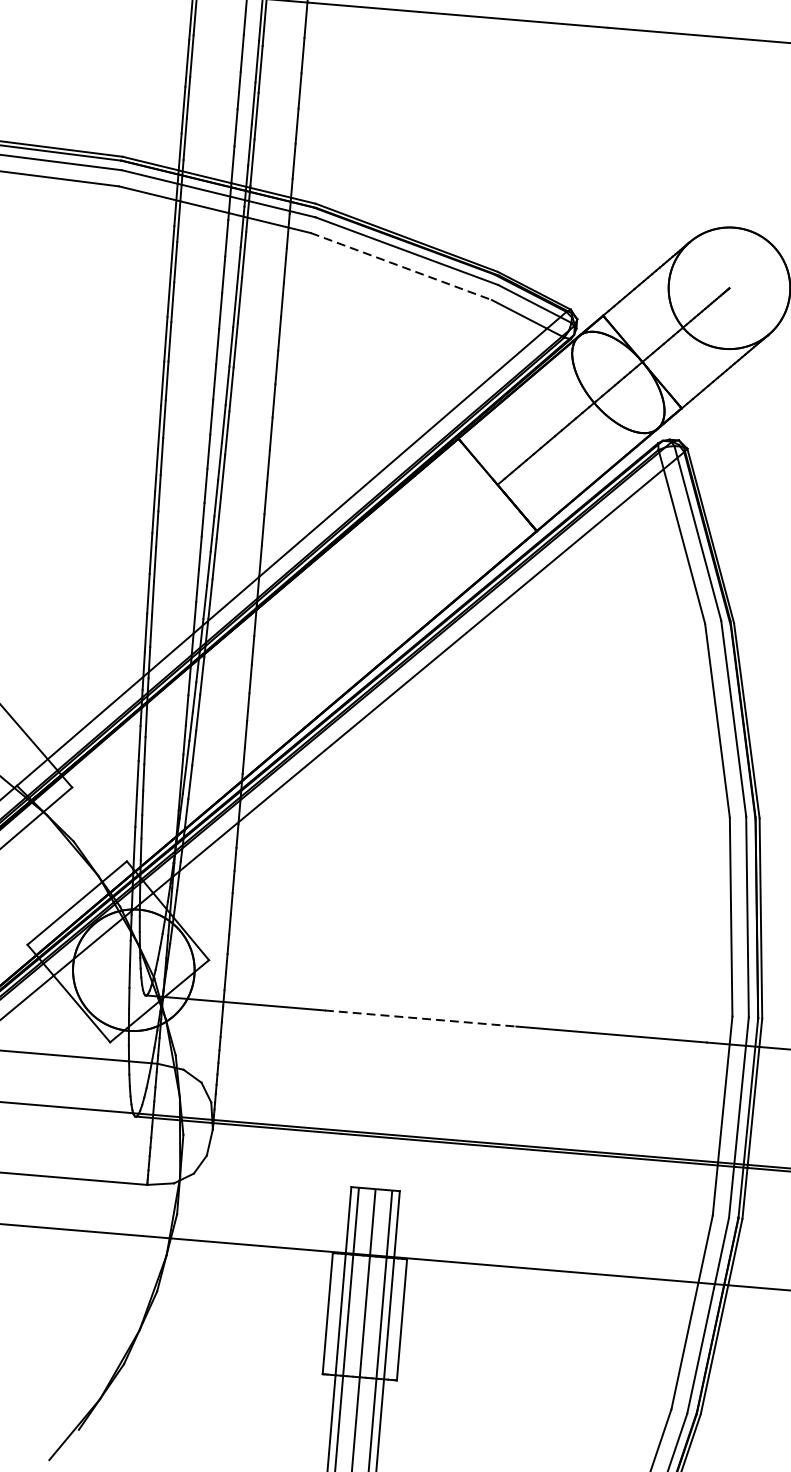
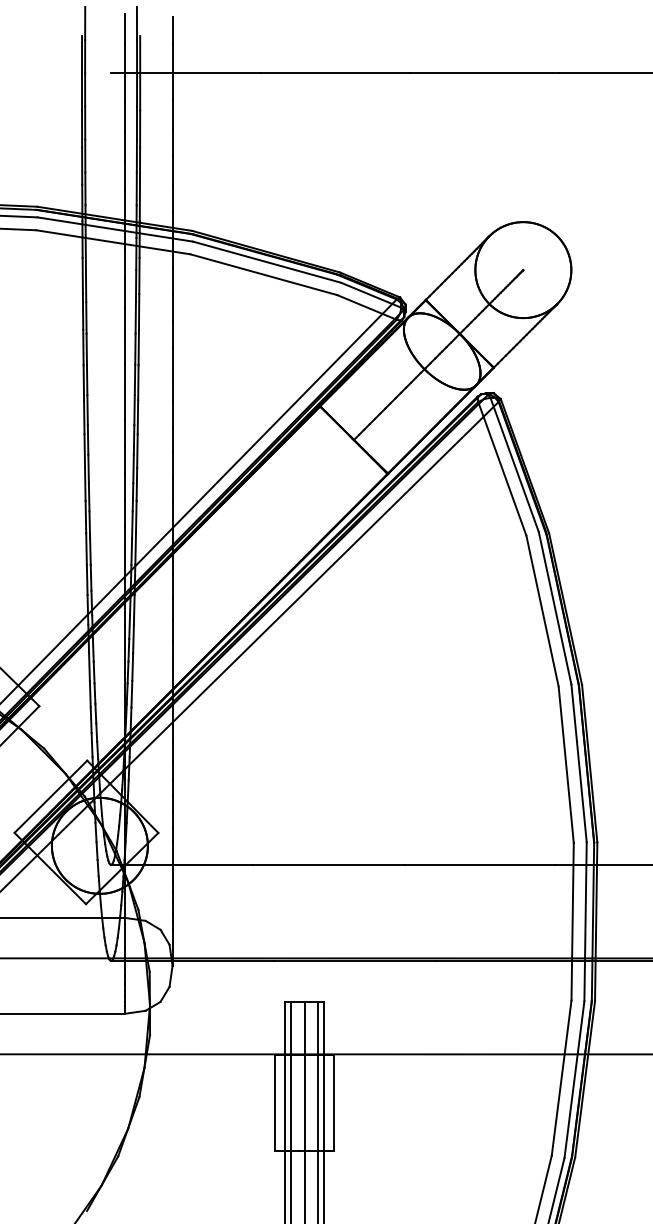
line: (402, 266) -> (264, 274), dashed -> solid
line: (420, 1018) -> (328, 864), dashed -> solid

